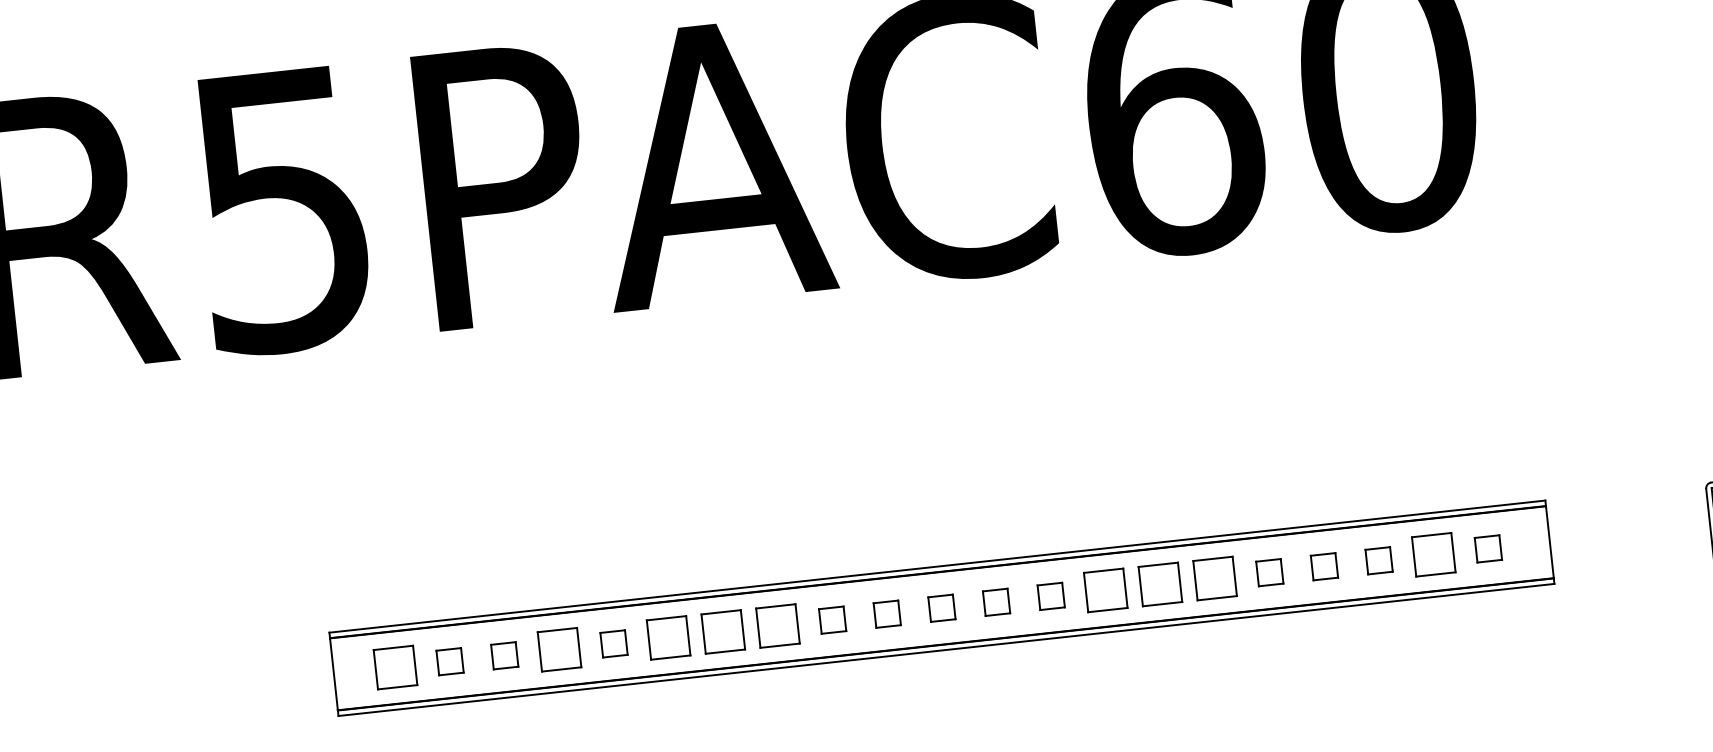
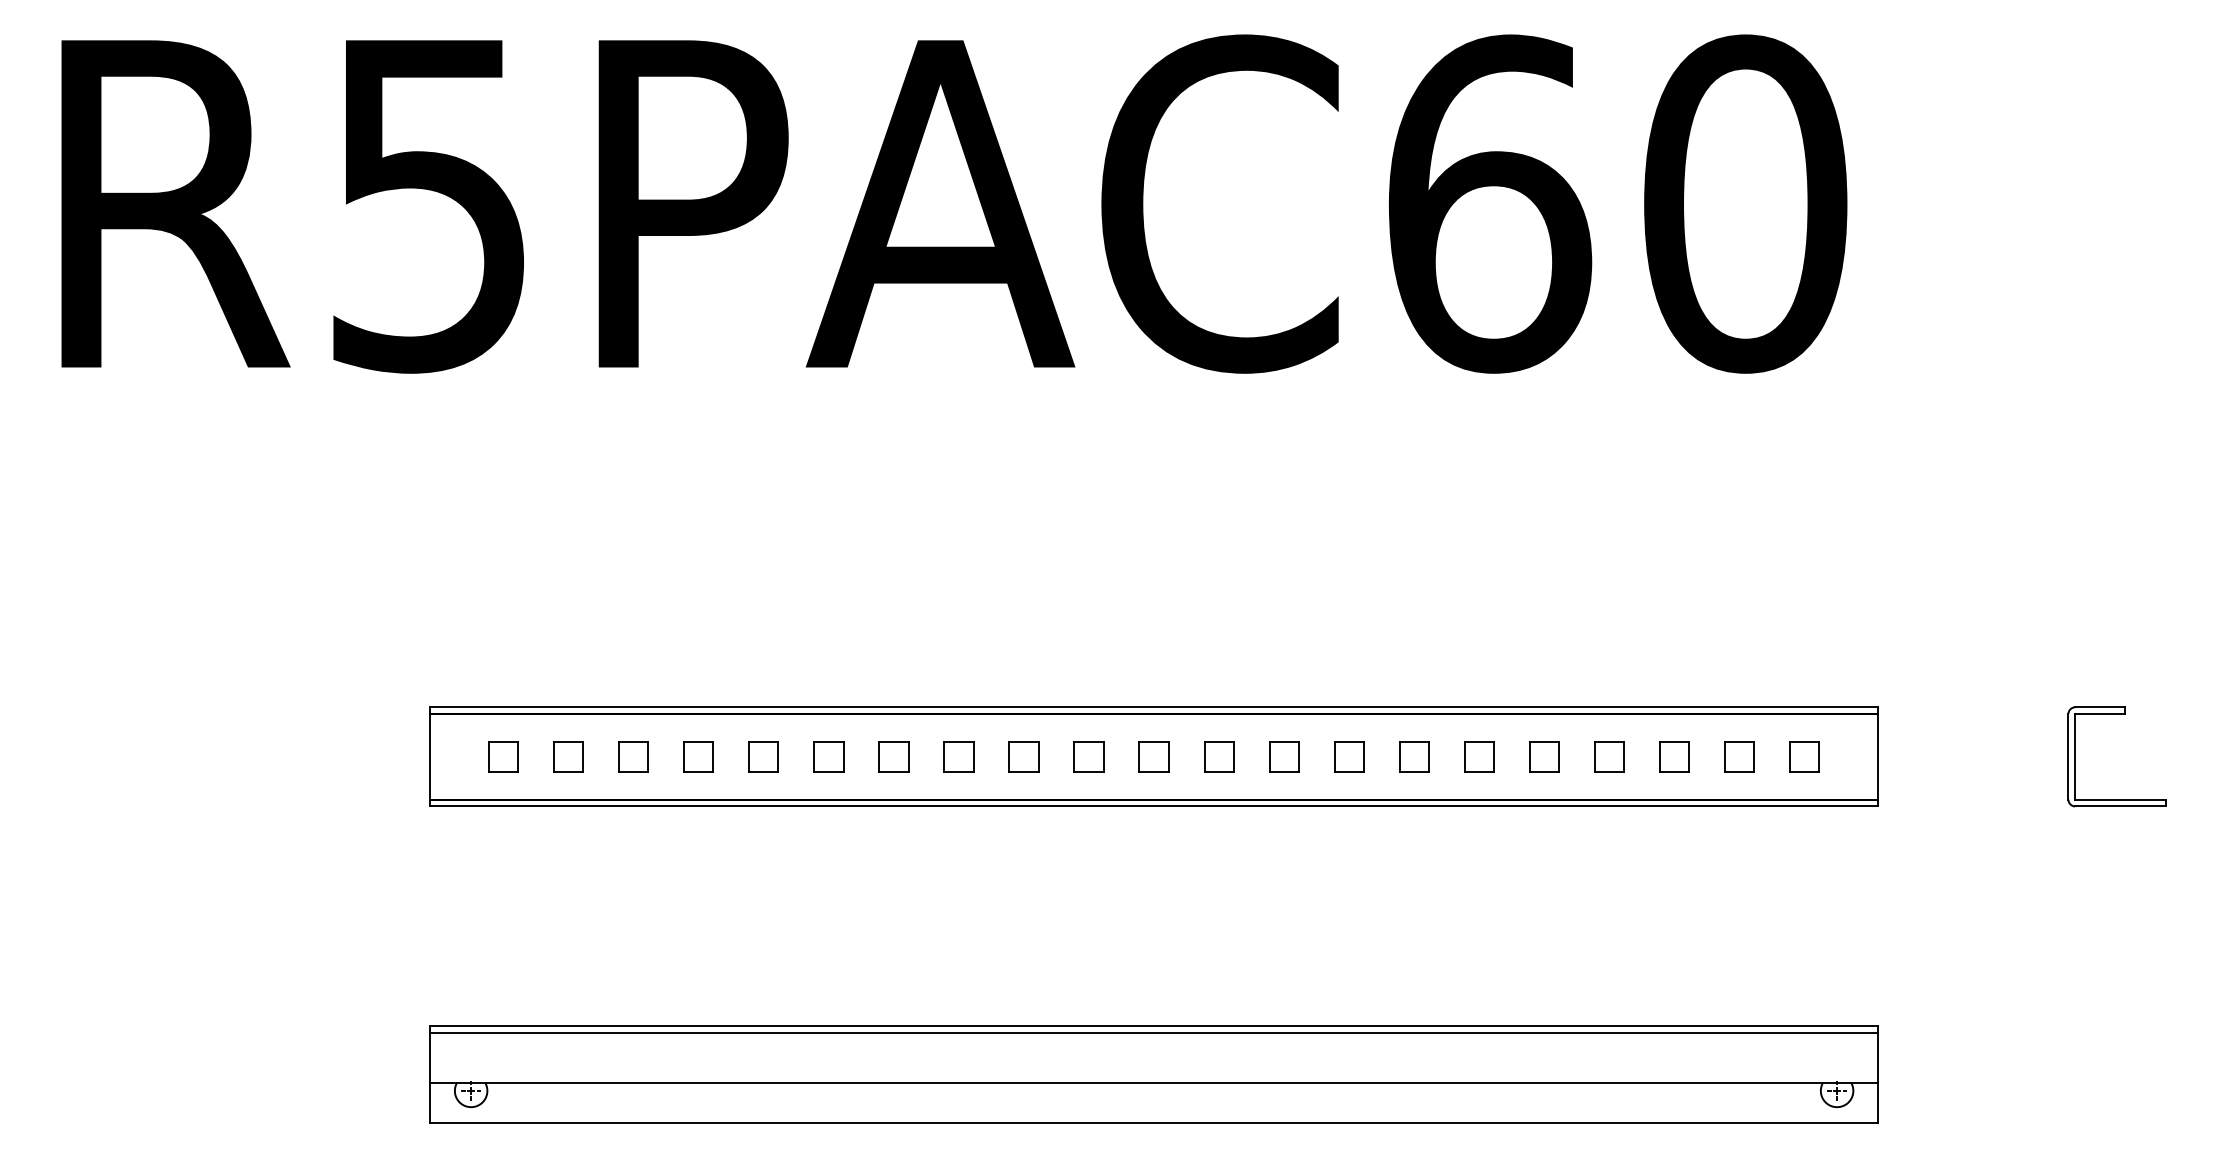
part: (1433, 554) -> (1739, 756), size x0.62
part: (1215, 578) -> (1479, 756), size x0.62
part: (1160, 584) -> (1414, 756), size x0.62
part: (1106, 590) -> (1349, 756), size x0.62
part: (777, 625) -> (958, 756), size x0.62
part: (722, 631) -> (893, 756), size x0.62
part: (668, 637) -> (828, 756), size x0.62
part: (559, 649) -> (698, 756), size x0.62
part: (395, 667) -> (503, 756), size x0.62

